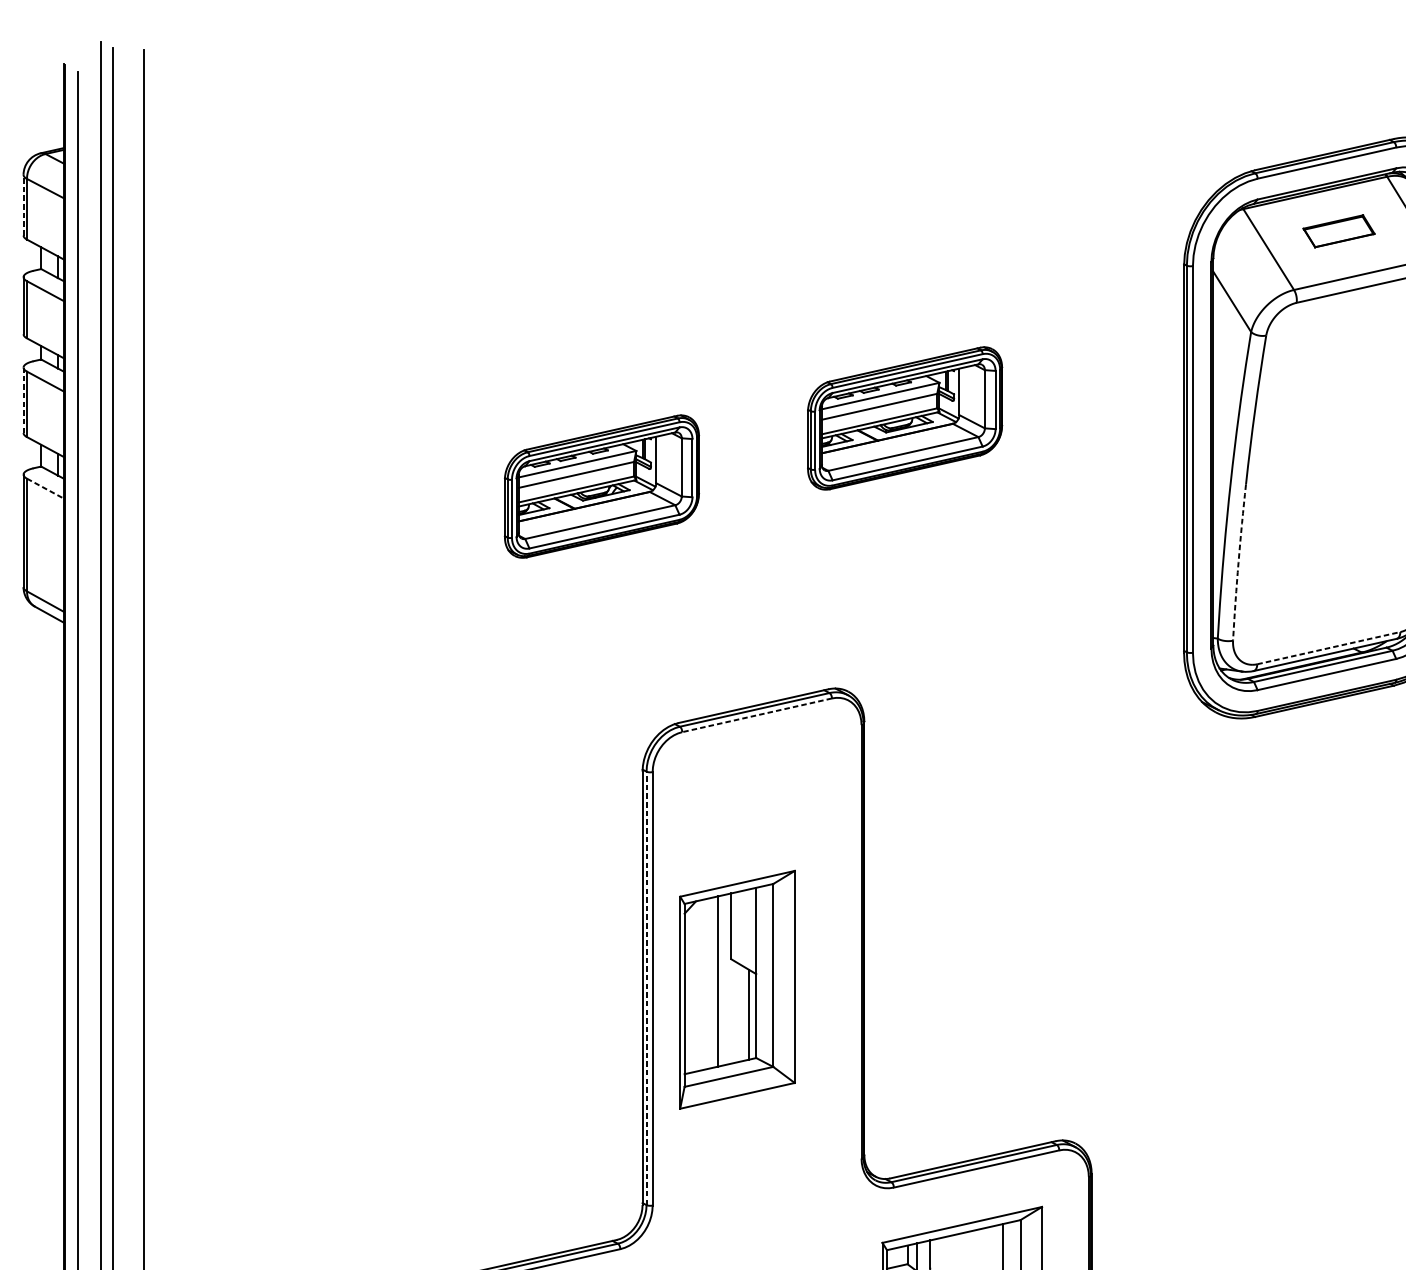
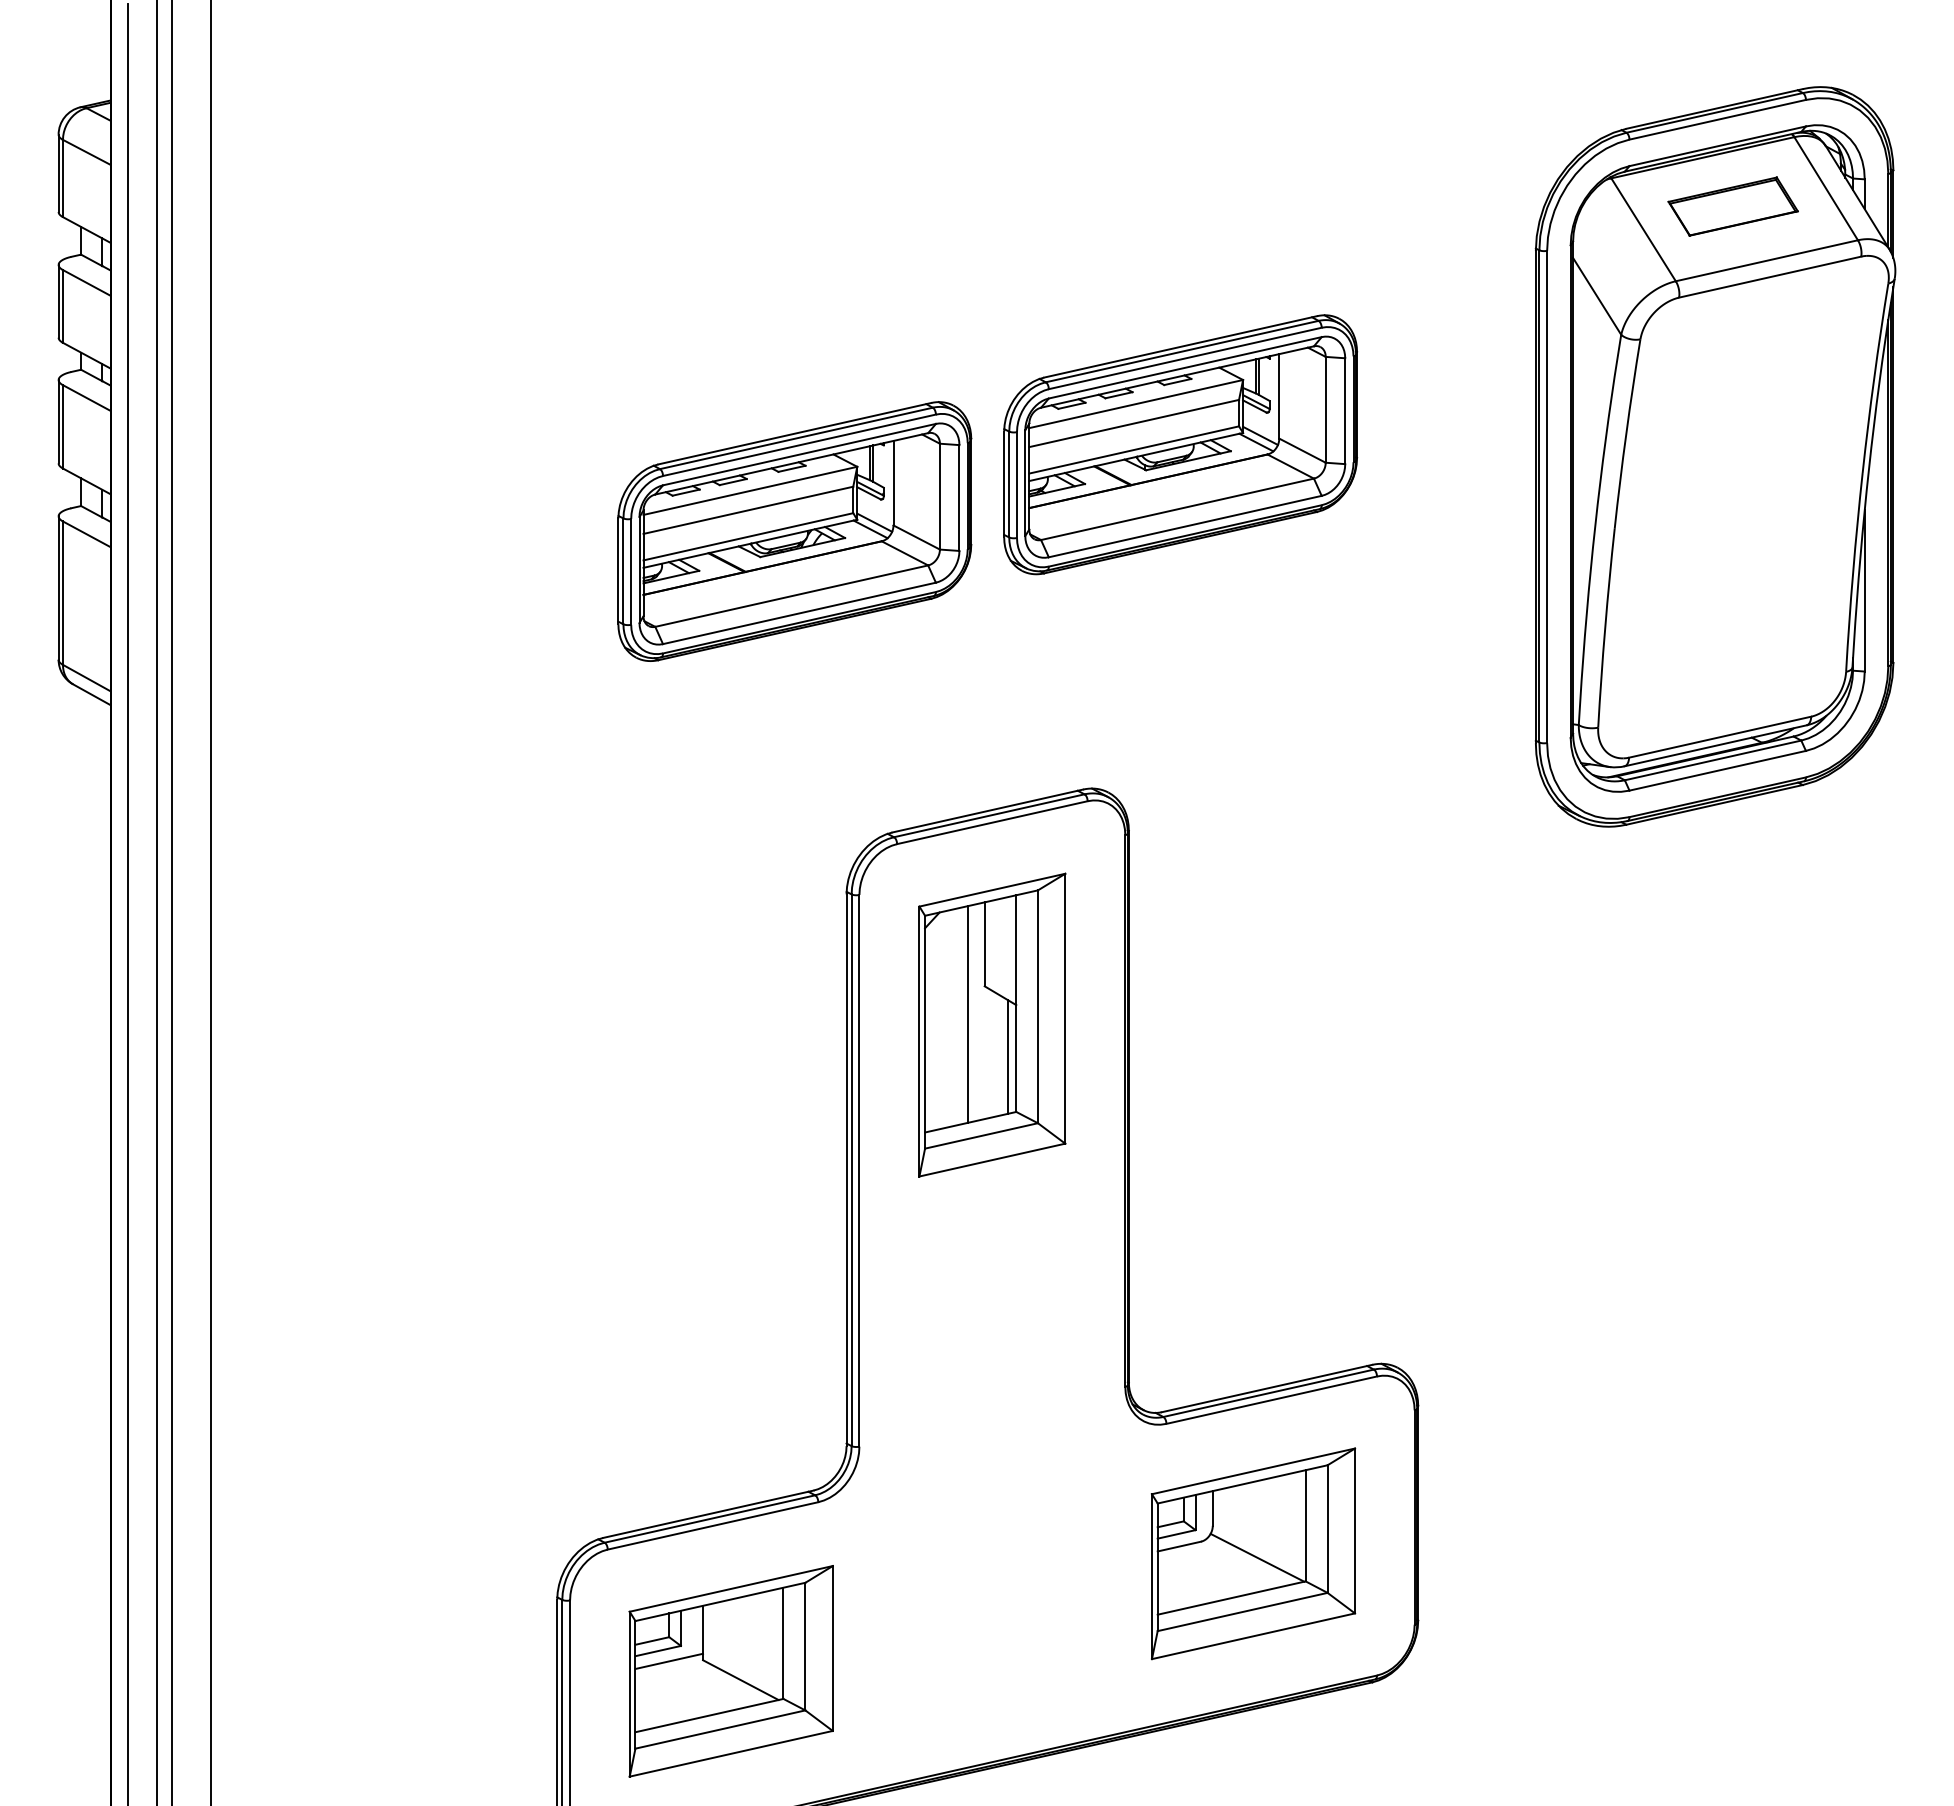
line: (23, 205) -> (58, 173), dashed -> solid
part: (1338, 231) -> (1732, 206), size x1.43
line: (23, 400) -> (58, 421), dashed -> solid
part: (904, 418) -> (1180, 444), size x1.43
part: (601, 486) -> (794, 531), size x1.43
line: (46, 488) -> (87, 534), dashed -> solid
arc: (1238, 562) -> (1605, 628), dashed -> solid
line: (1329, 648) -> (1720, 737), dashed -> solid
line: (757, 715) -> (992, 822), dashed -> solid
line: (646, 988) -> (851, 1170), dashed -> solid
part: (737, 989) -> (992, 1024), moved

